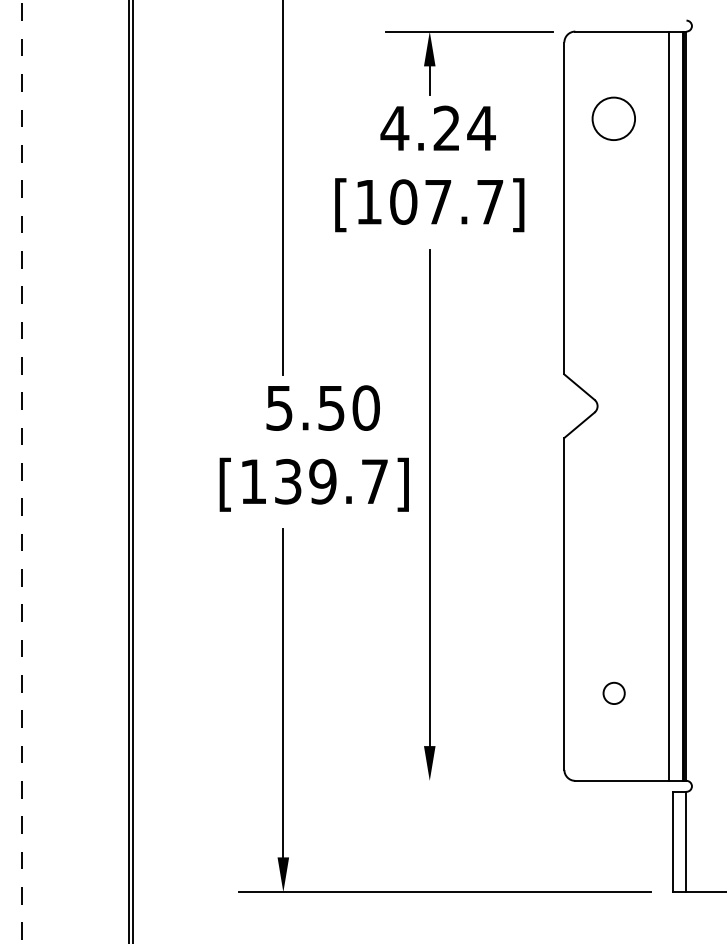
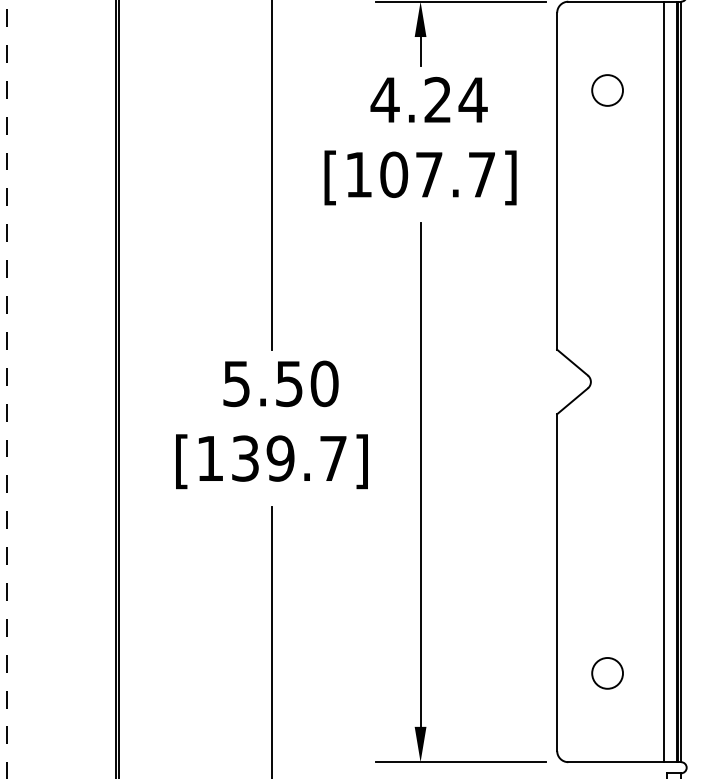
circle: (614, 119) -> (608, 90), size x0.71
text: (313, 448) -> (271, 424), moved
circle: (614, 693) -> (608, 673), size x1.43
line: (469, 780) -> (460, 761), added

